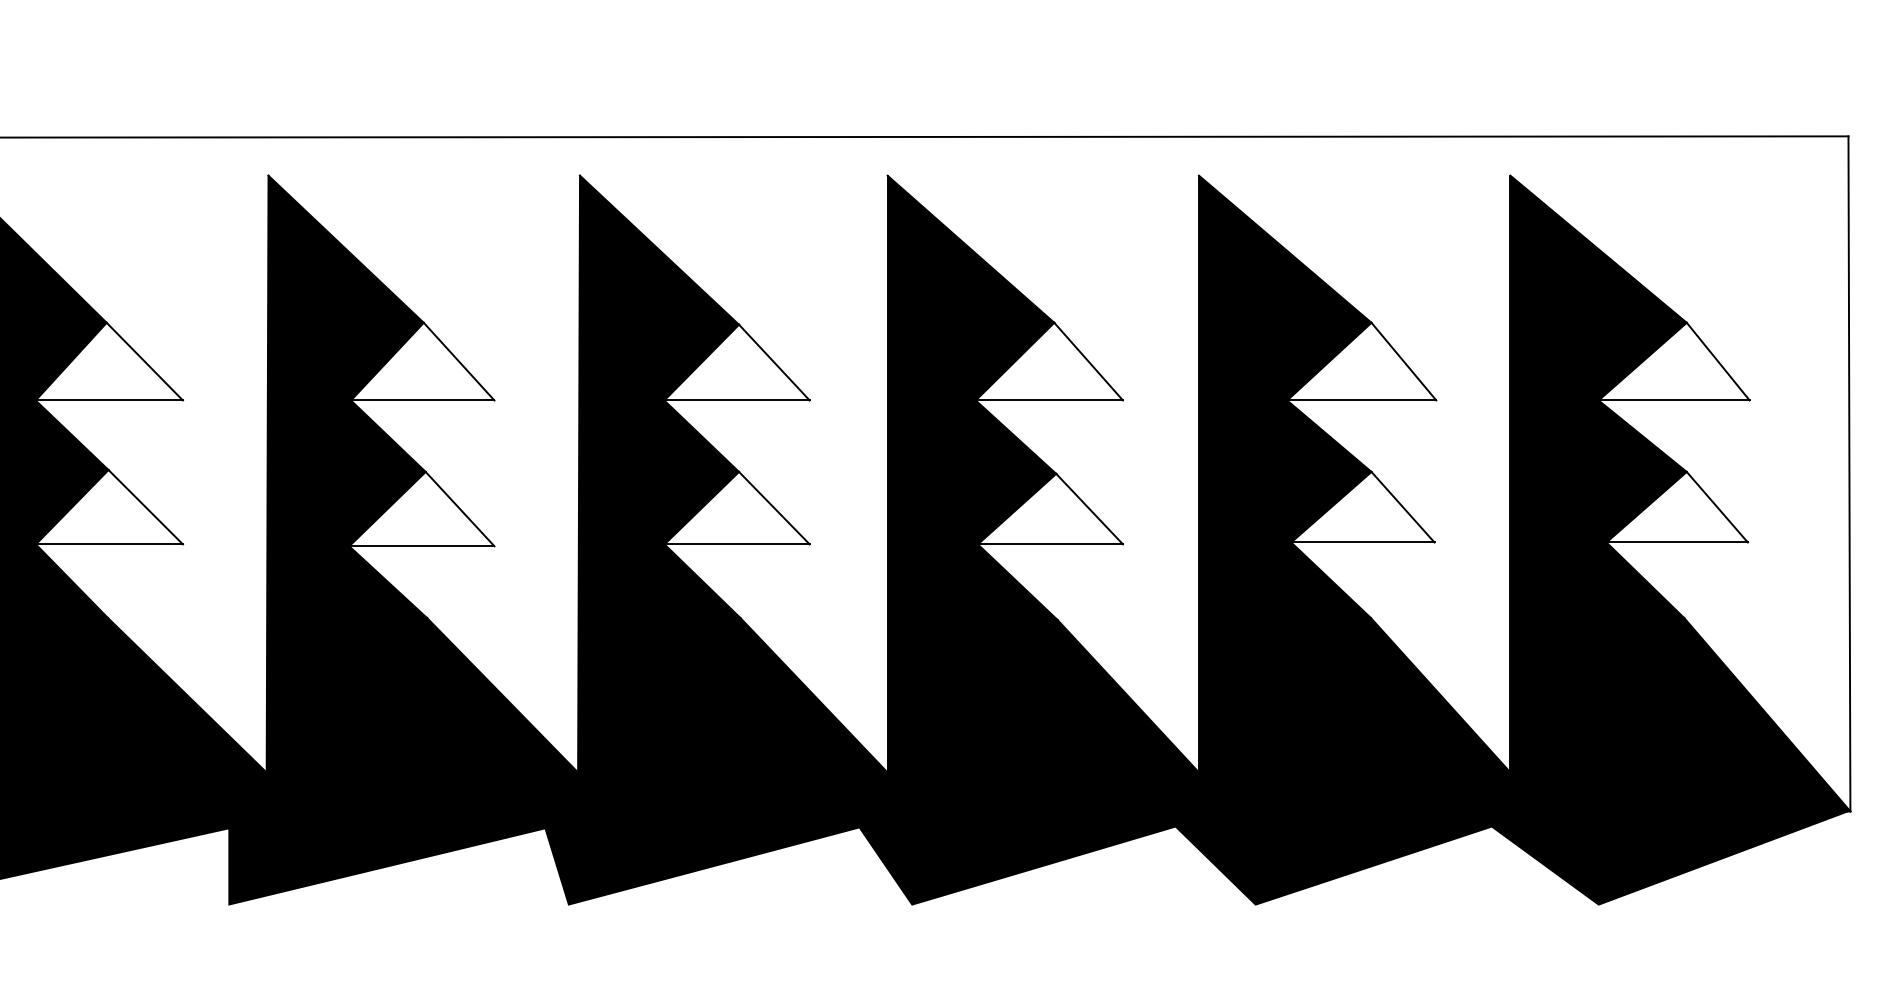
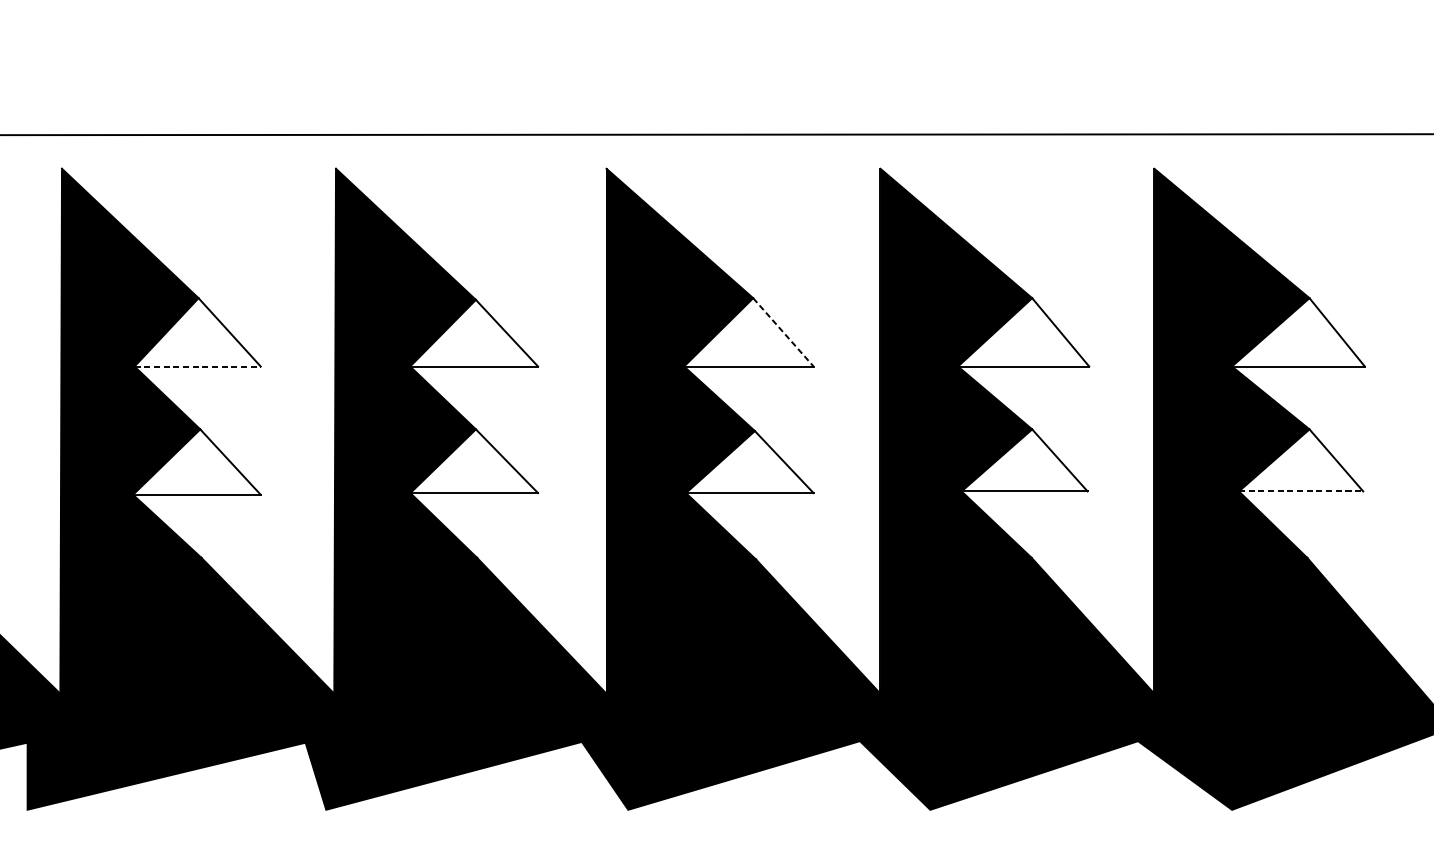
line: (1088, 361) -> (783, 332), solid -> dashed
line: (422, 400) -> (197, 366), solid -> dashed
line: (1677, 542) -> (1301, 491), solid -> dashed

